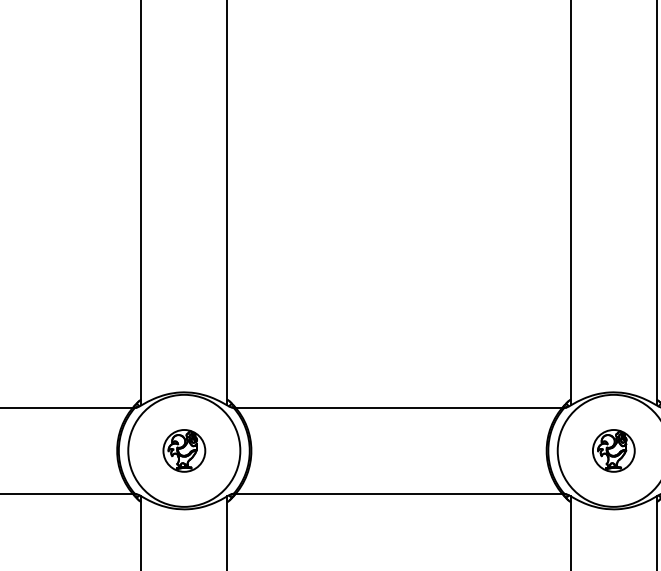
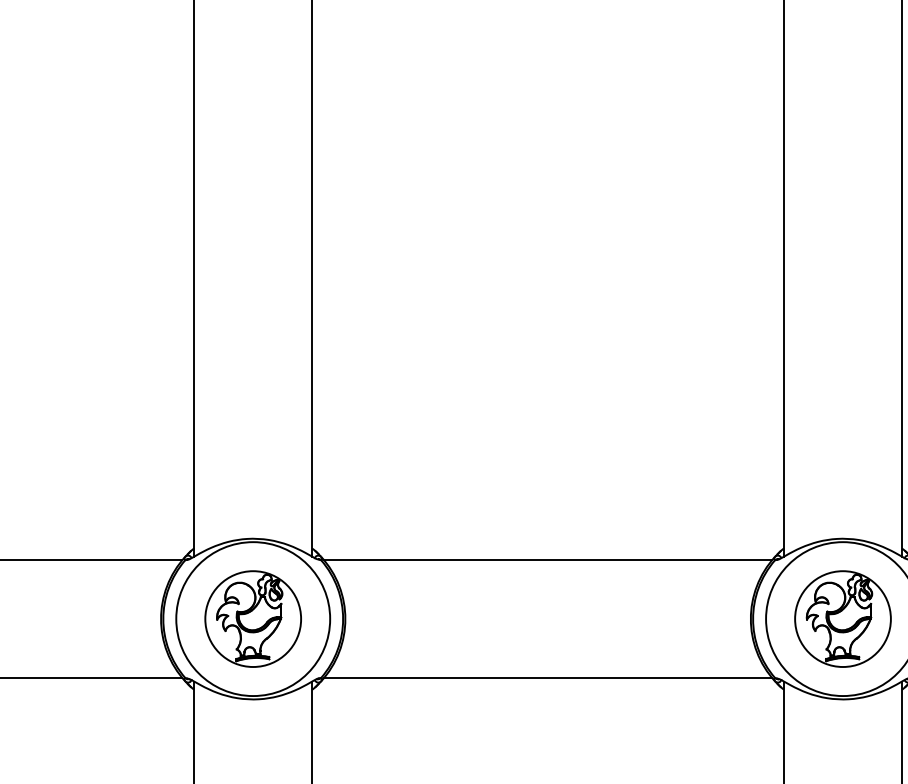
part: (184, 450) -> (253, 618), size x1.67
part: (613, 450) -> (842, 618), size x1.67

